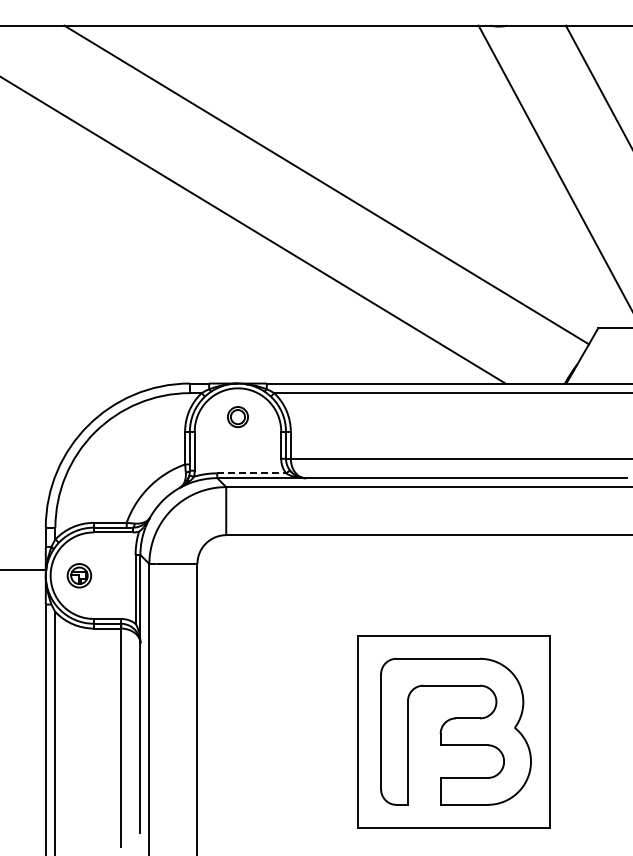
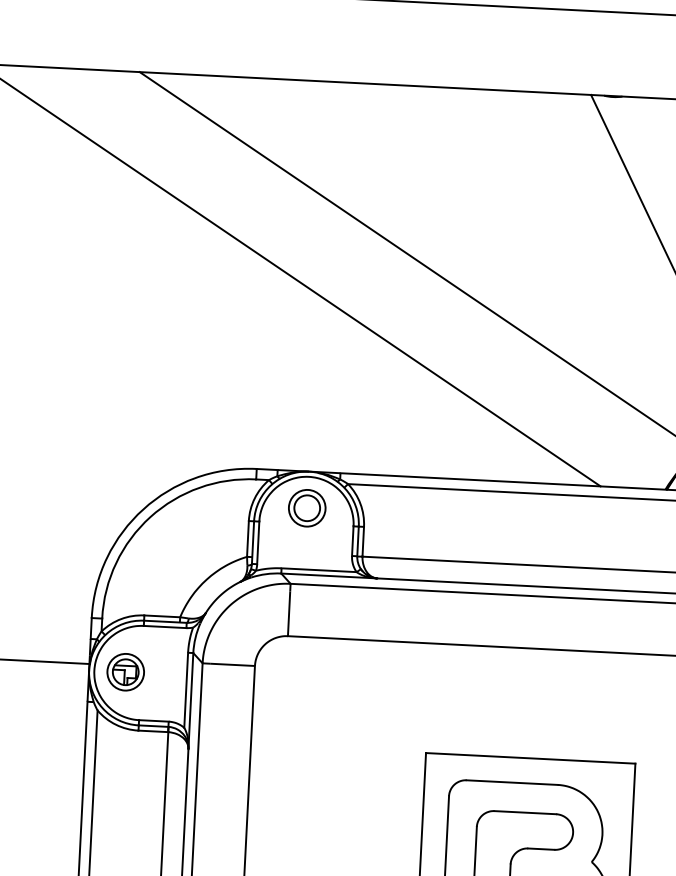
part: (237, 416) -> (306, 507), size x1.67
line: (252, 473) -> (319, 570), dashed -> solid
part: (79, 575) -> (125, 672), size x1.43

